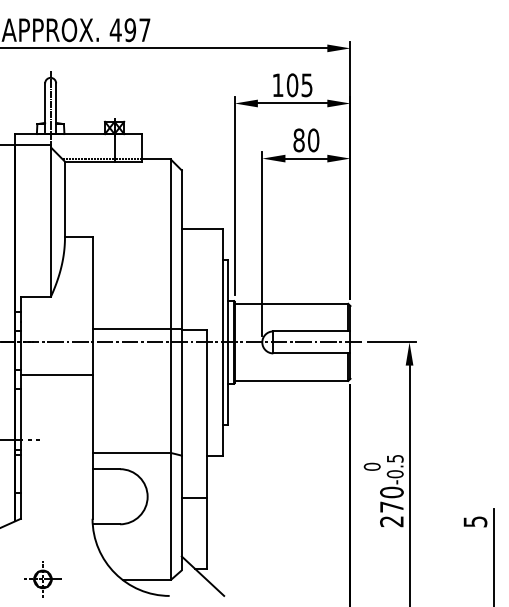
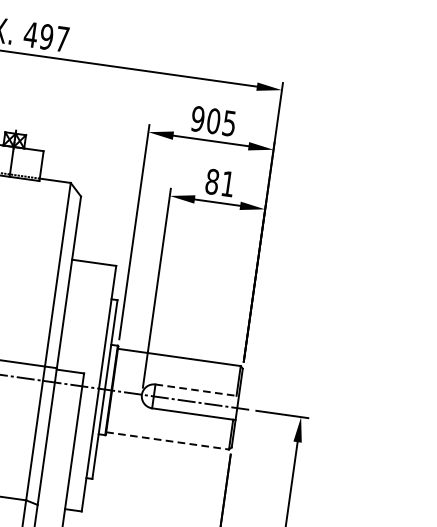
text: (277, 85) -> (197, 119), 105 -> 905
text: (313, 140) -> (227, 184), 80 -> 81
line: (311, 331) -> (196, 390), solid -> dashed
line: (291, 381) -> (167, 441), solid -> dashed

